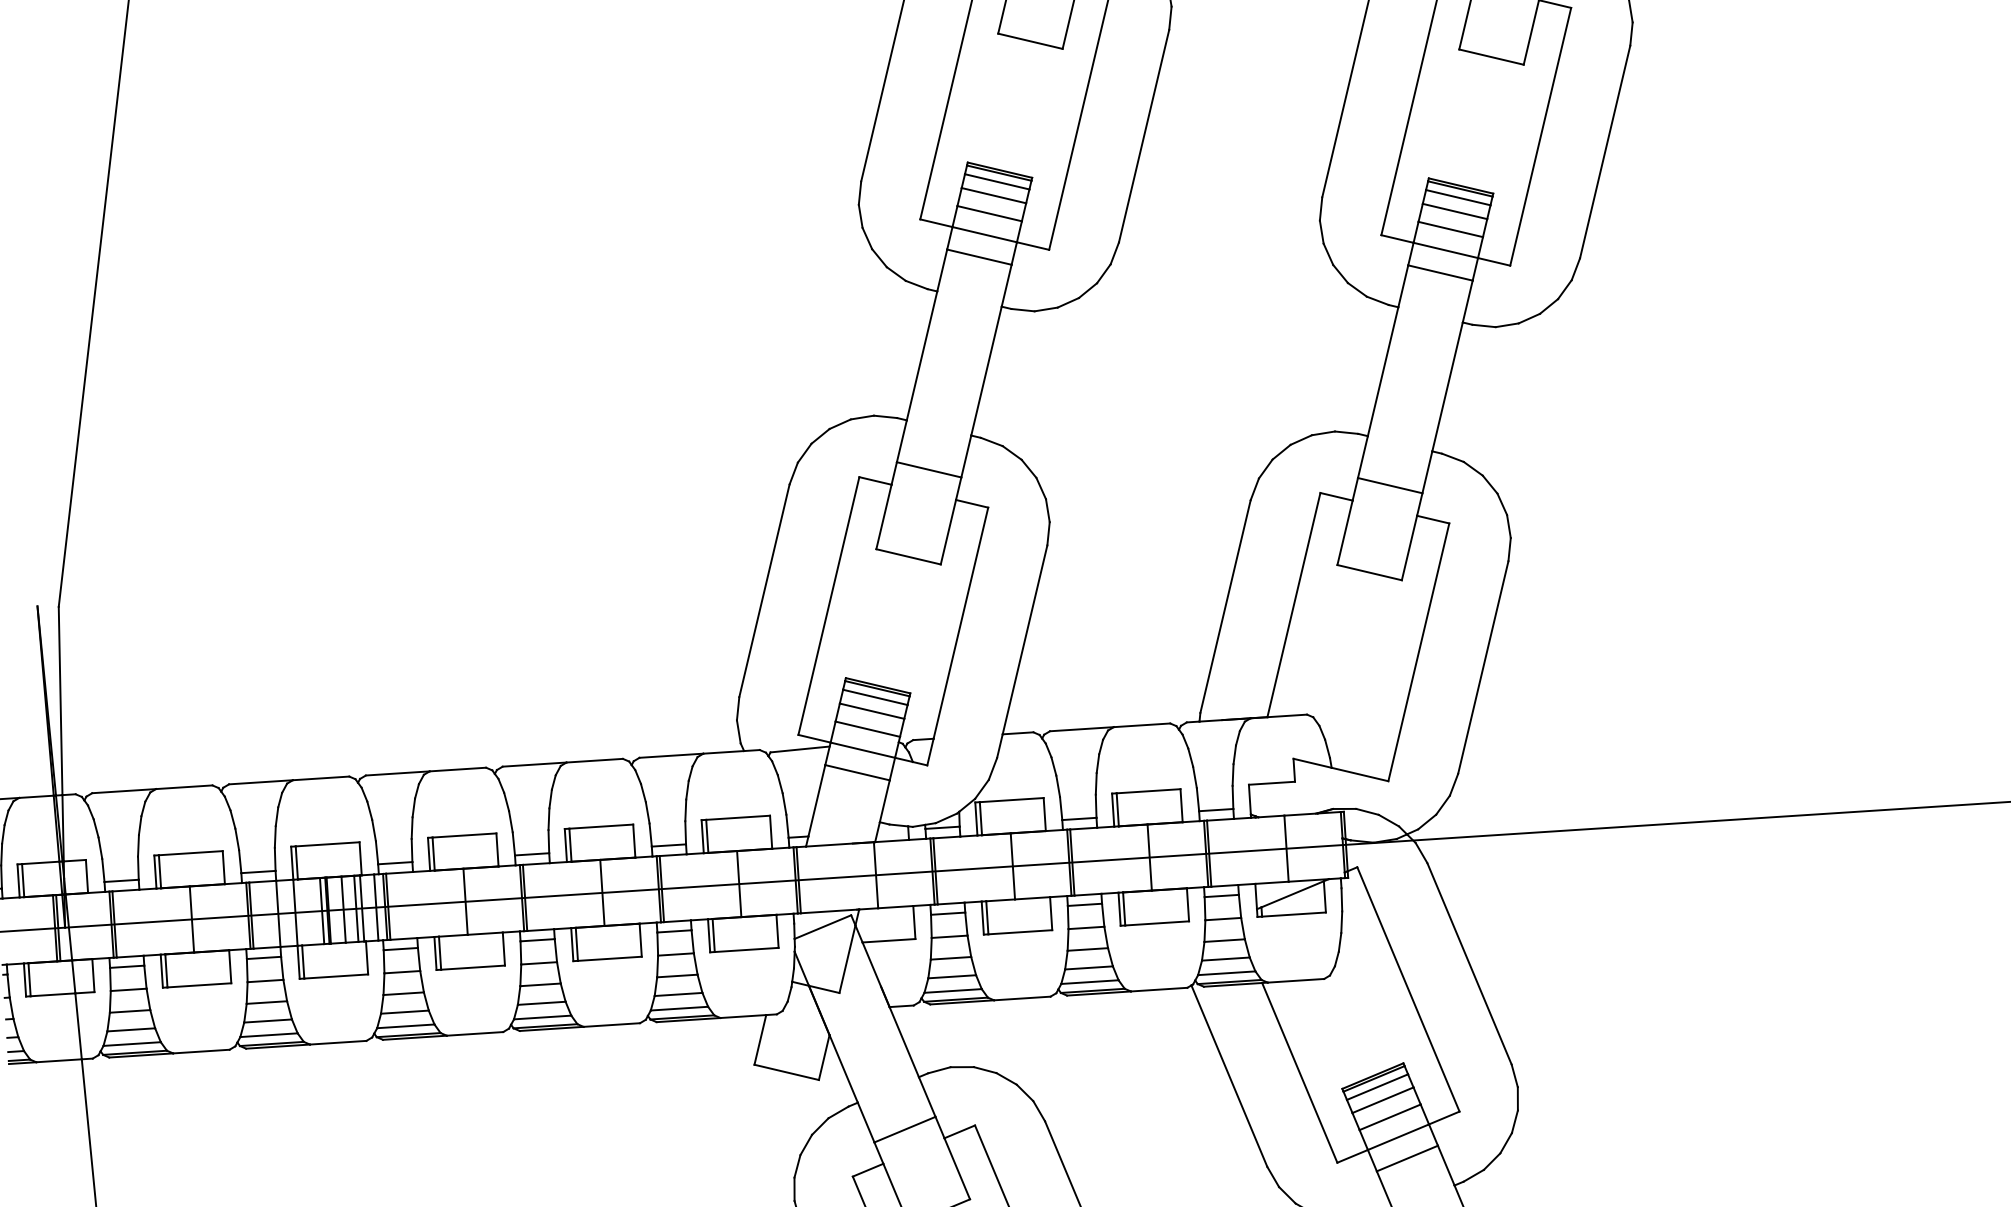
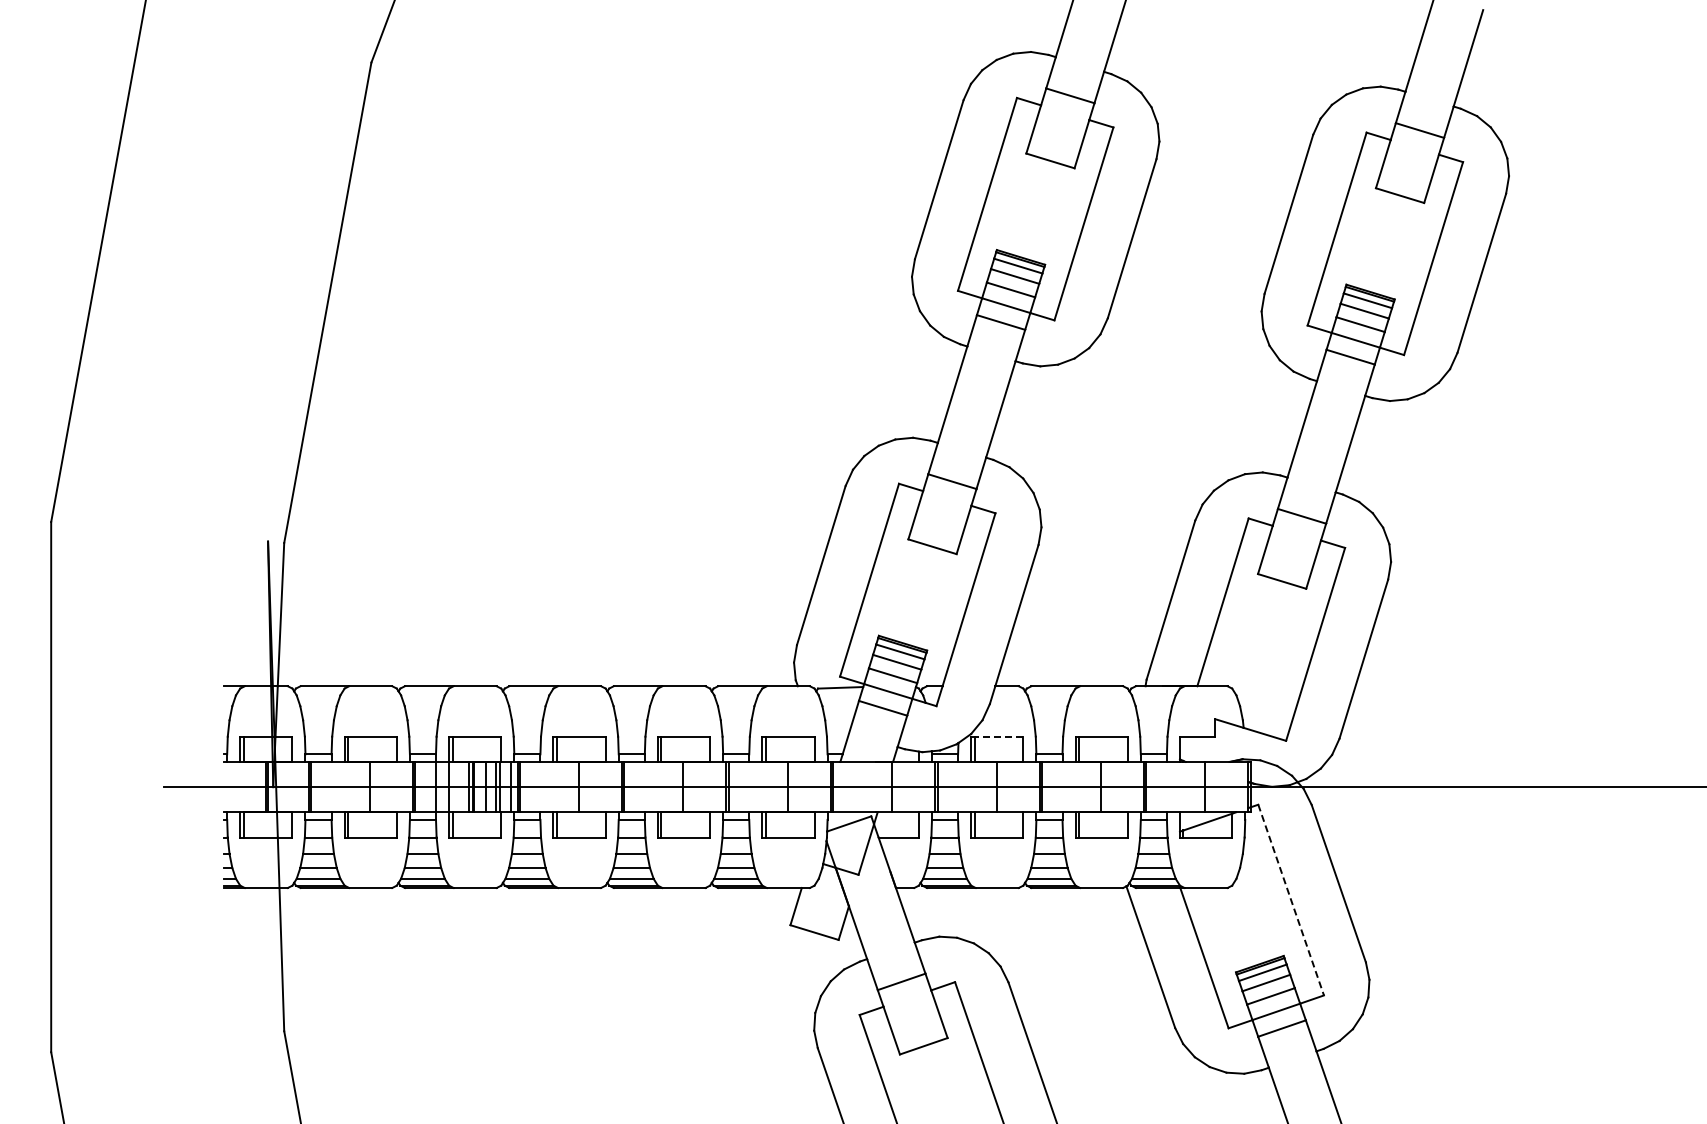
line: (1011, 799) -> (998, 736), solid -> dashed
line: (1408, 989) -> (1291, 900), solid -> dashed

